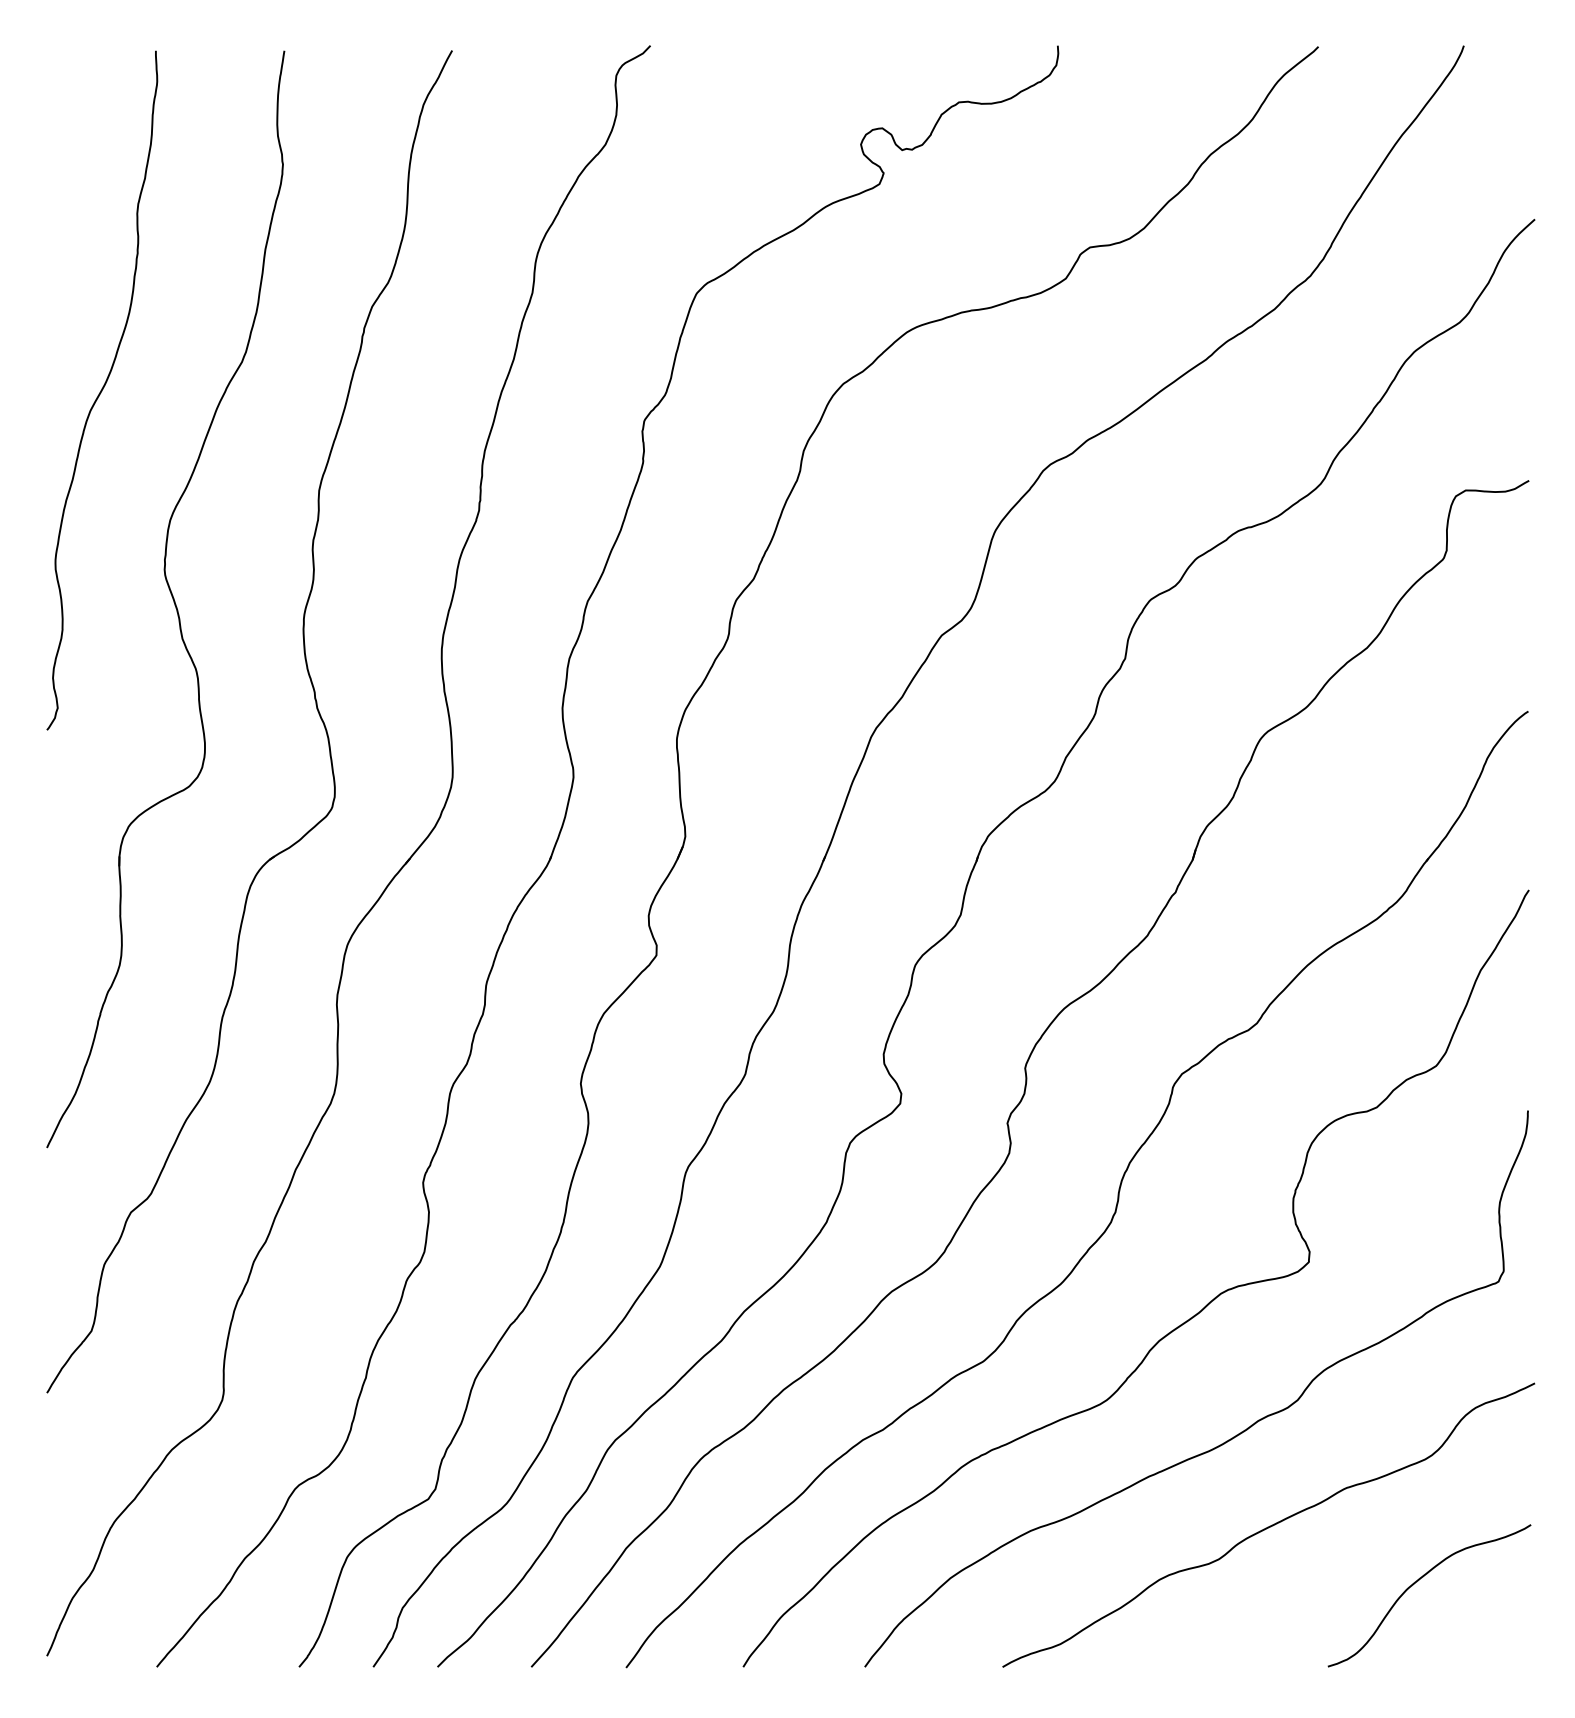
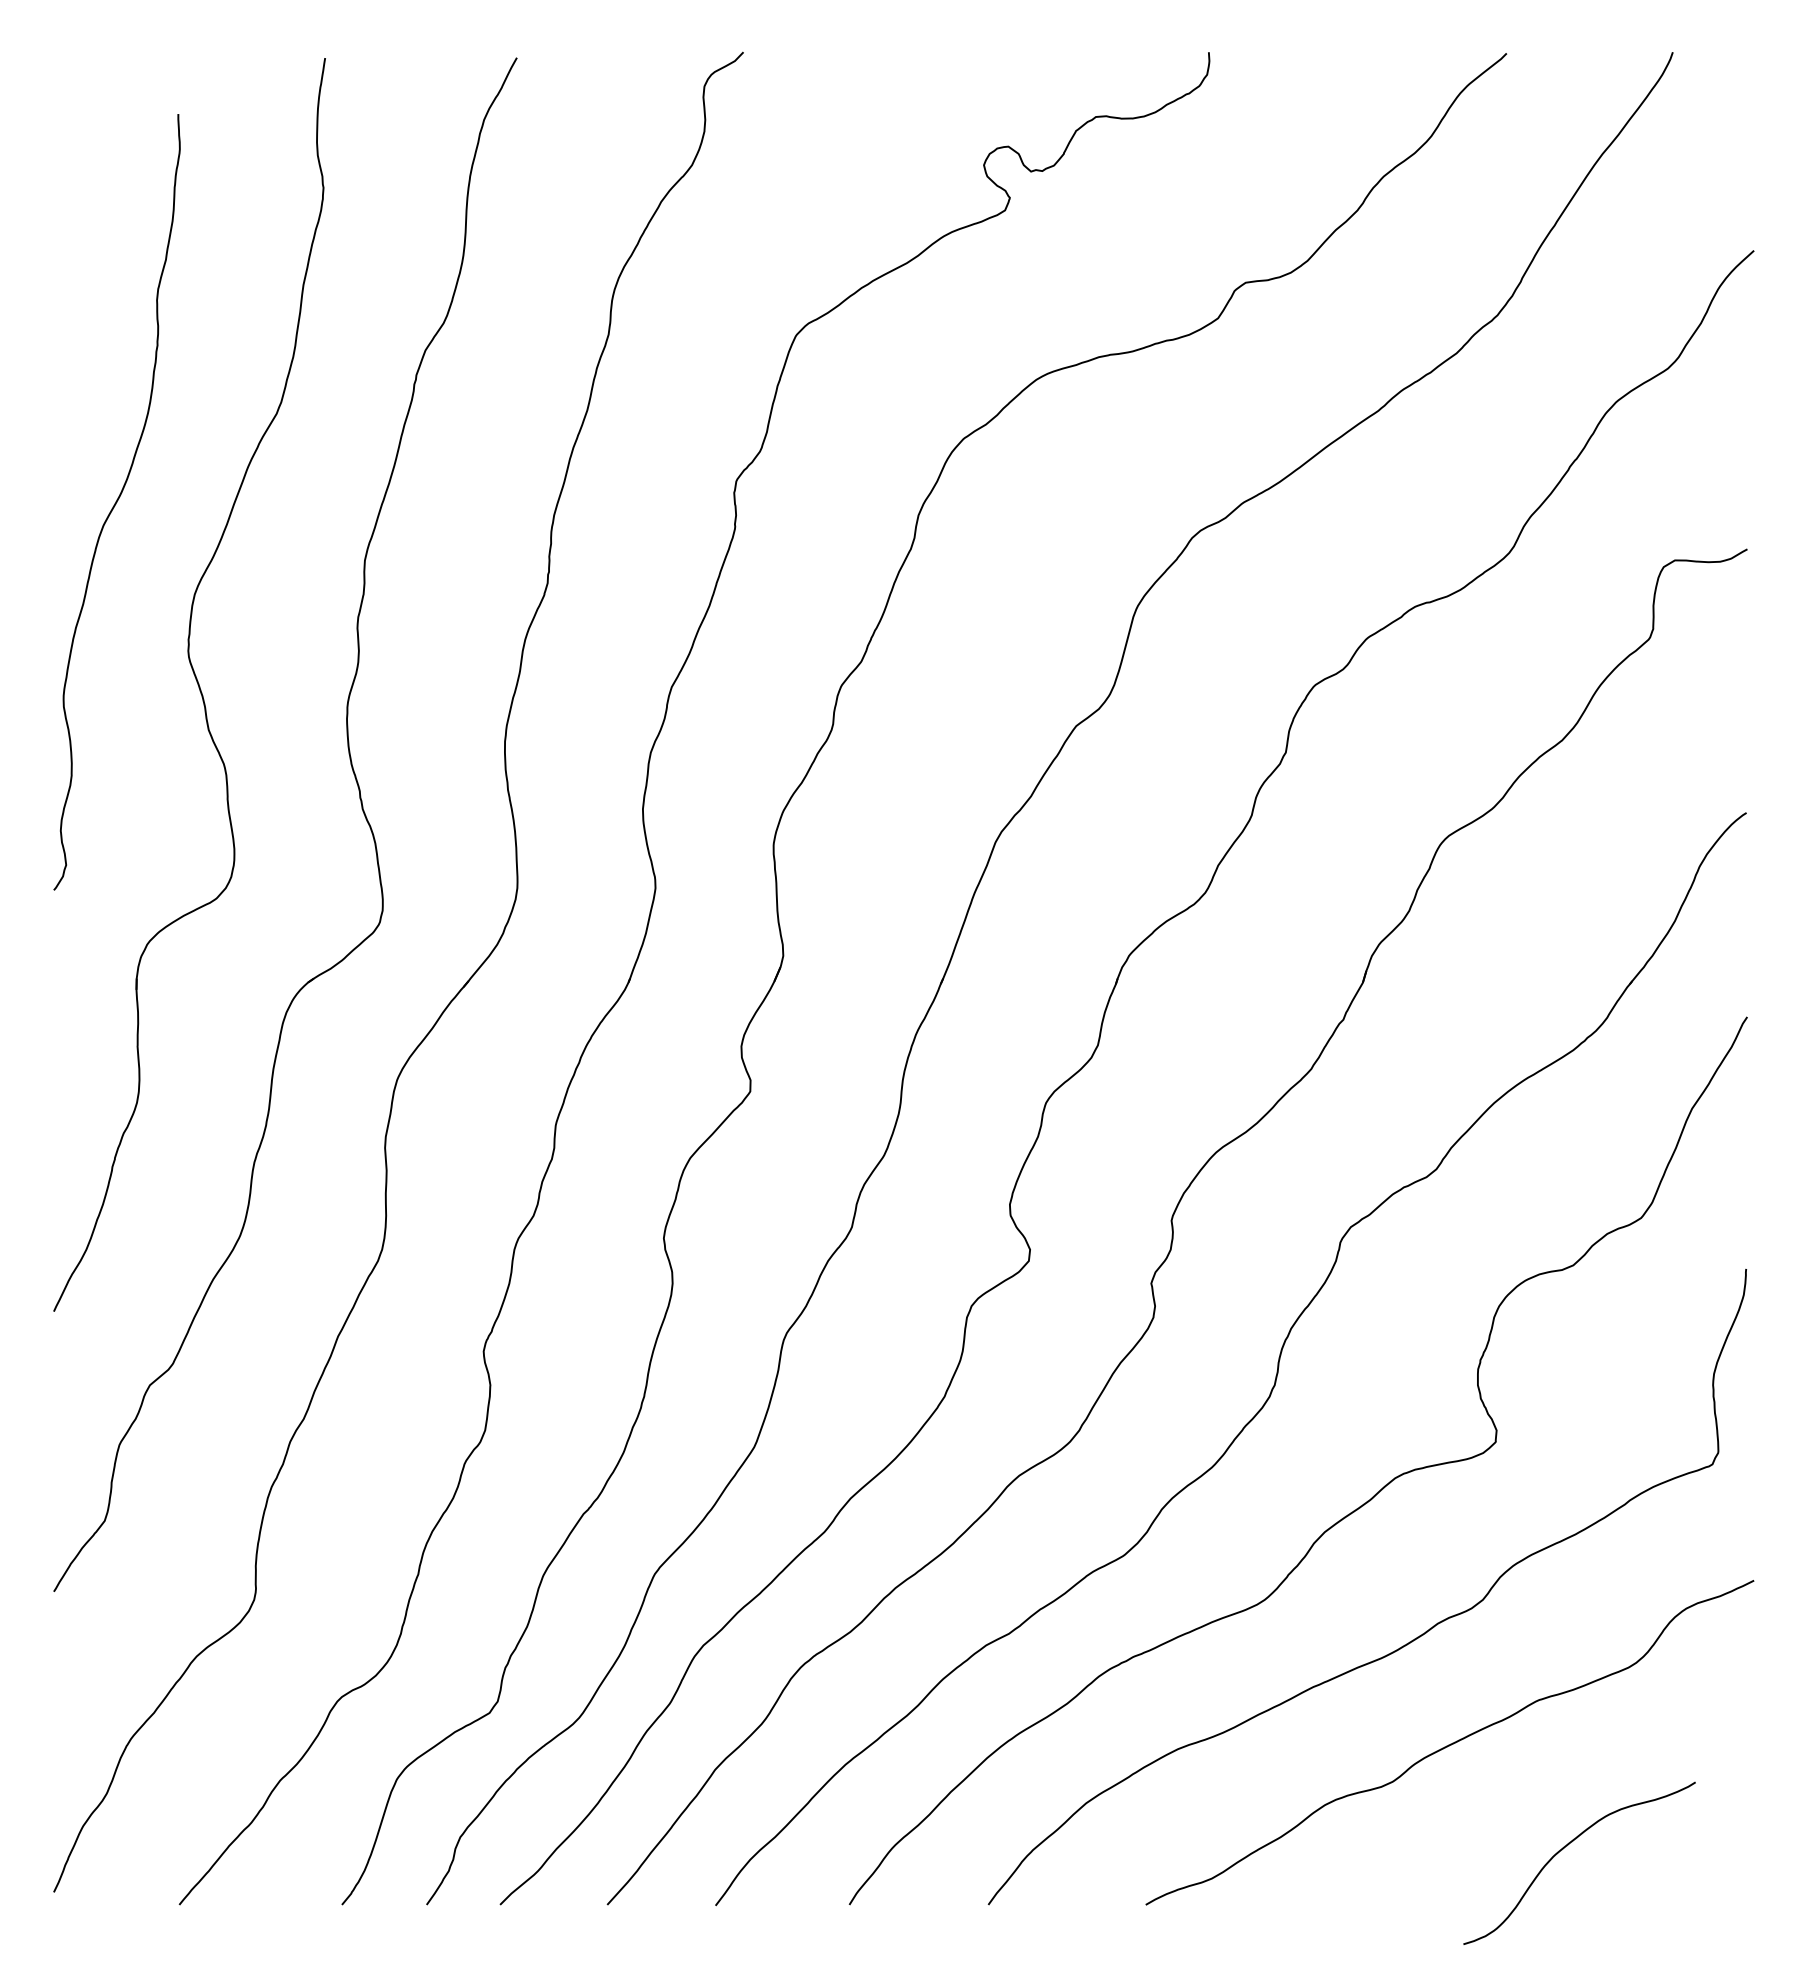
curve: (101, 390) -> (116, 502), moved
curve: (1418, 1581) -> (1567, 1846), moved

